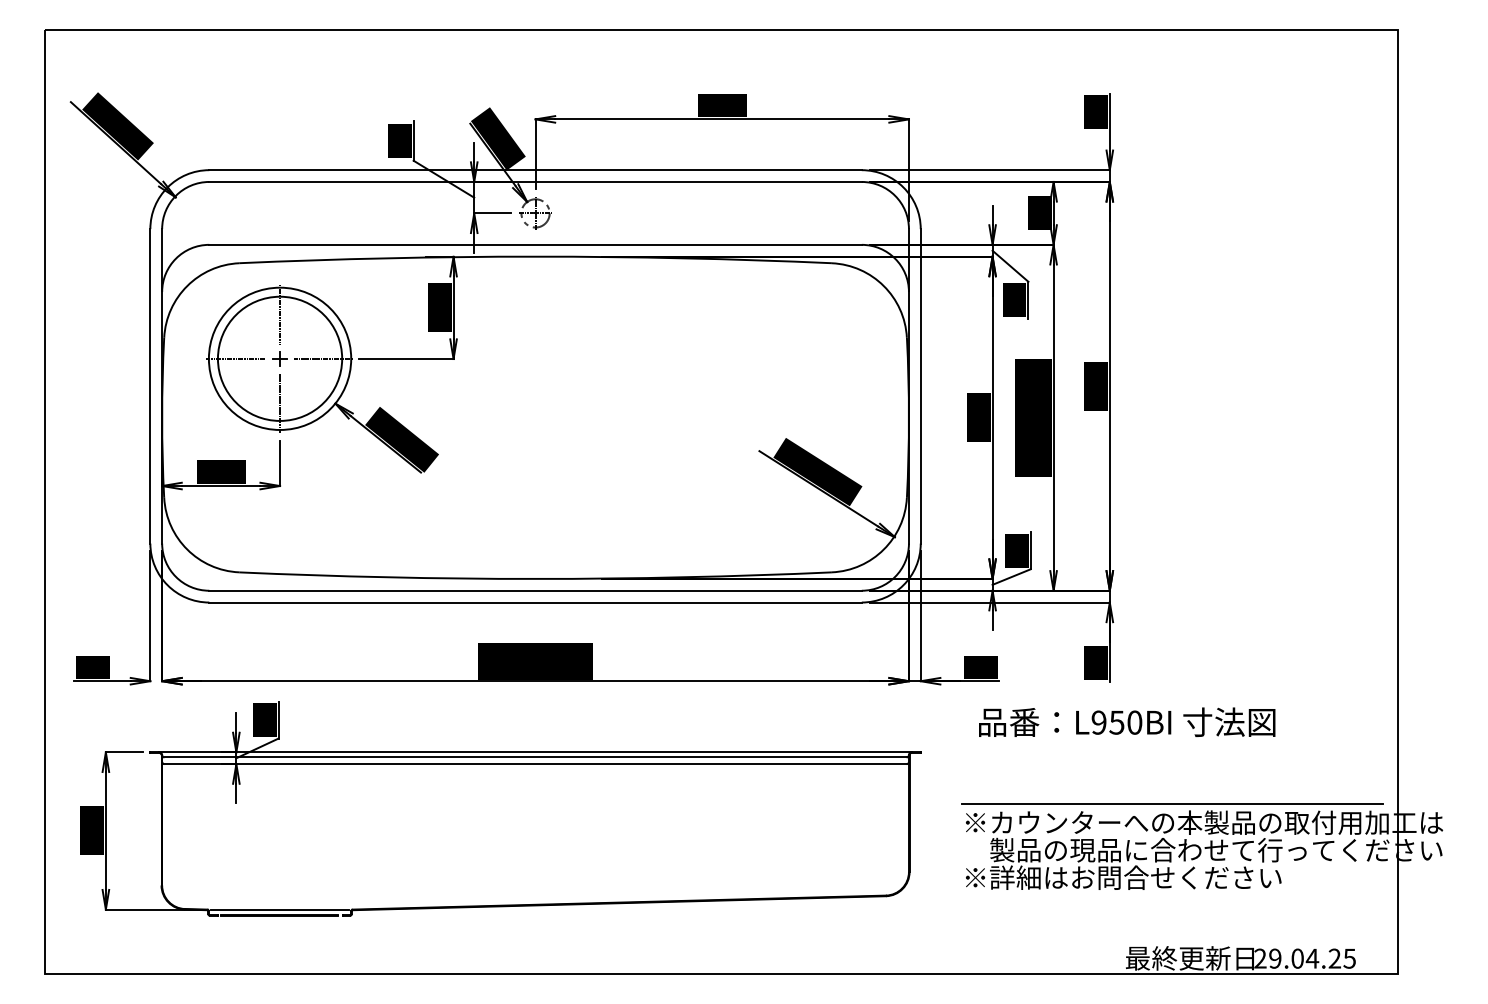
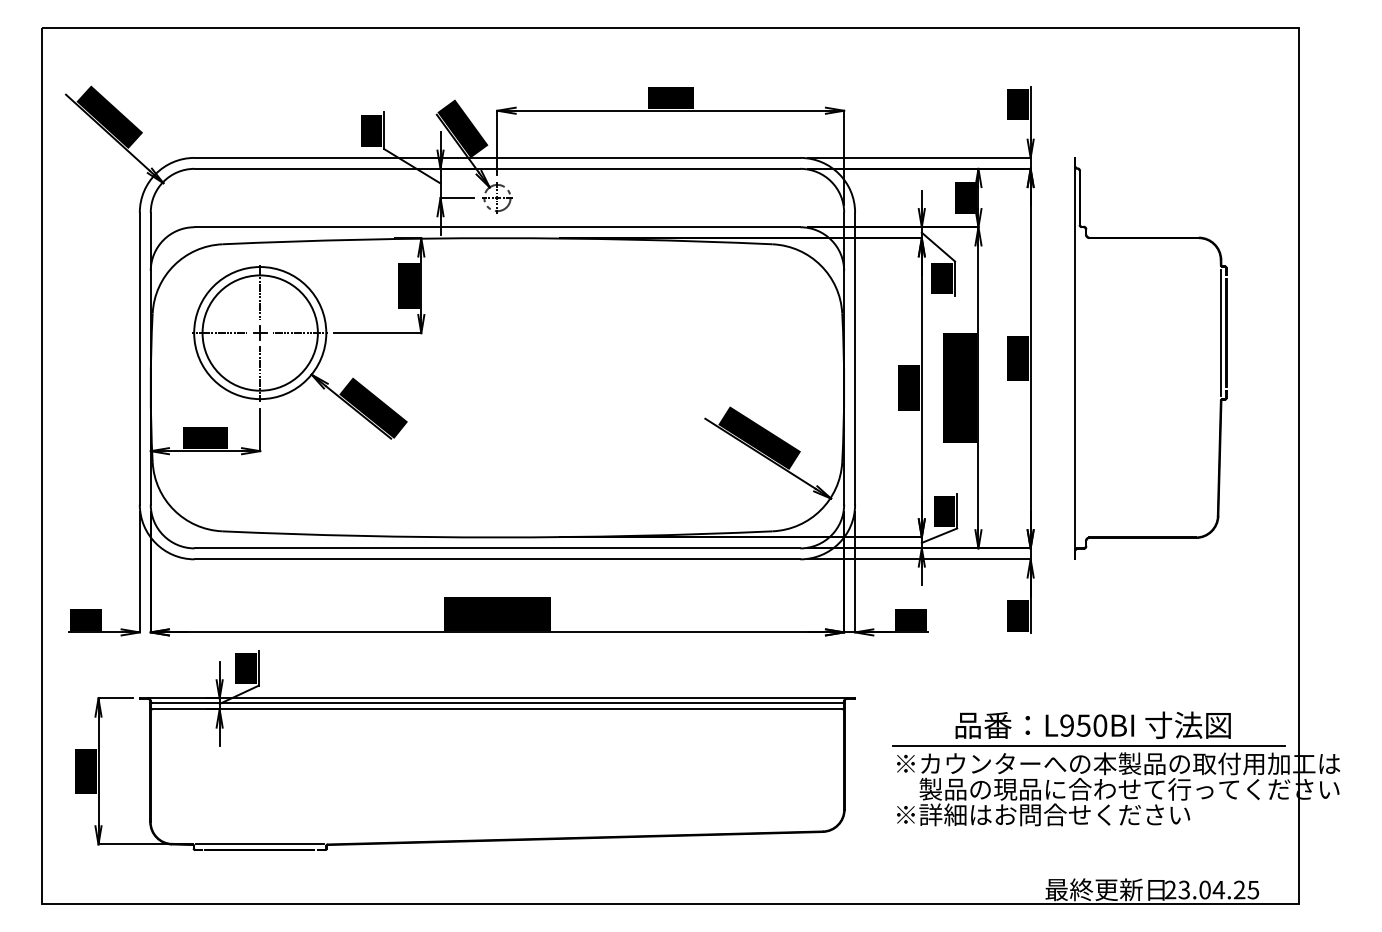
part: (1314, 386) -> (1220, 358), added
text: (1127, 721) -> (1093, 724), moved
text: (1275, 958) -> (1184, 889), 29.04.25 -> 23.04.25

